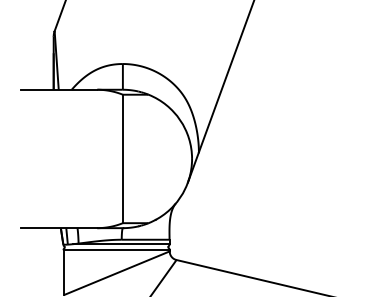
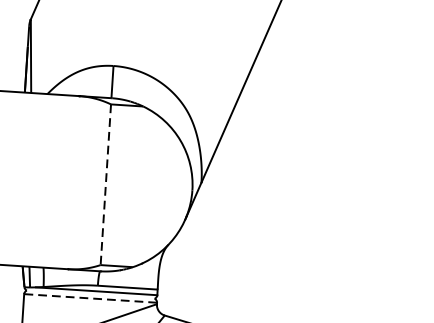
line: (122, 159) -> (105, 185), solid -> dashed
line: (116, 250) -> (90, 298), solid -> dashed

